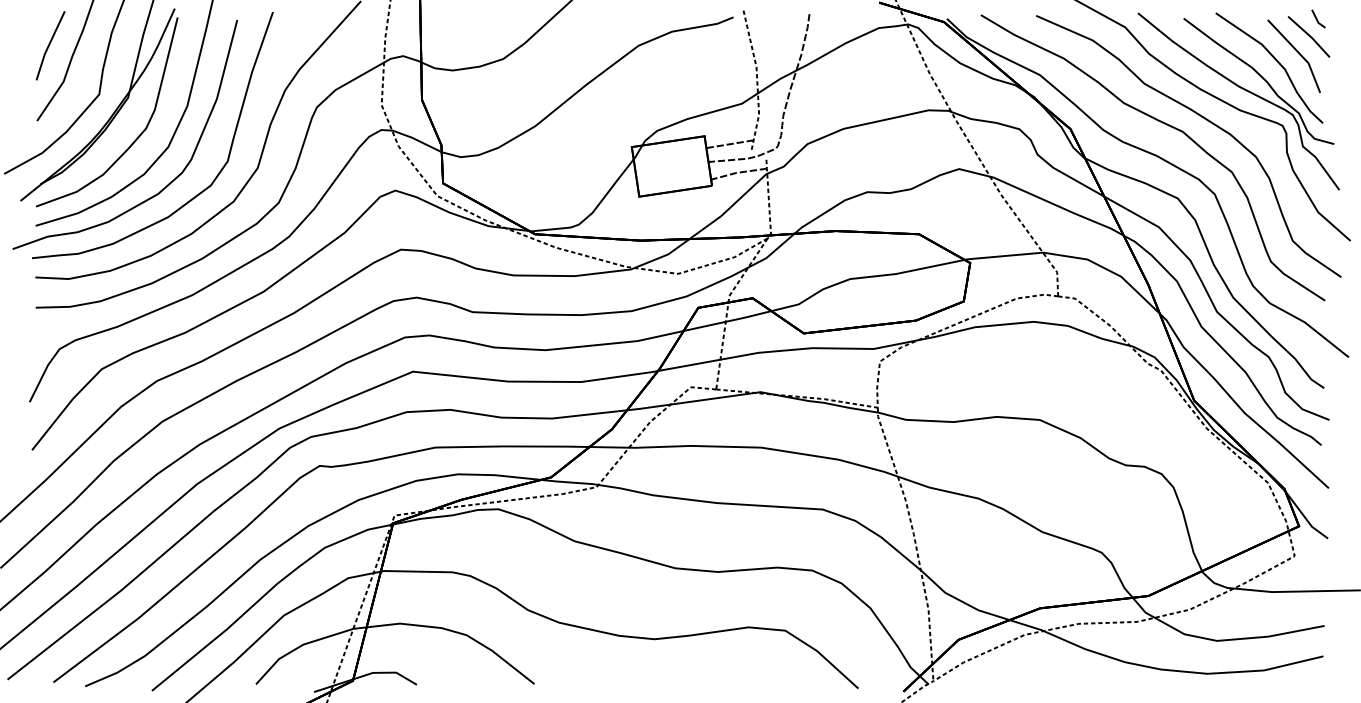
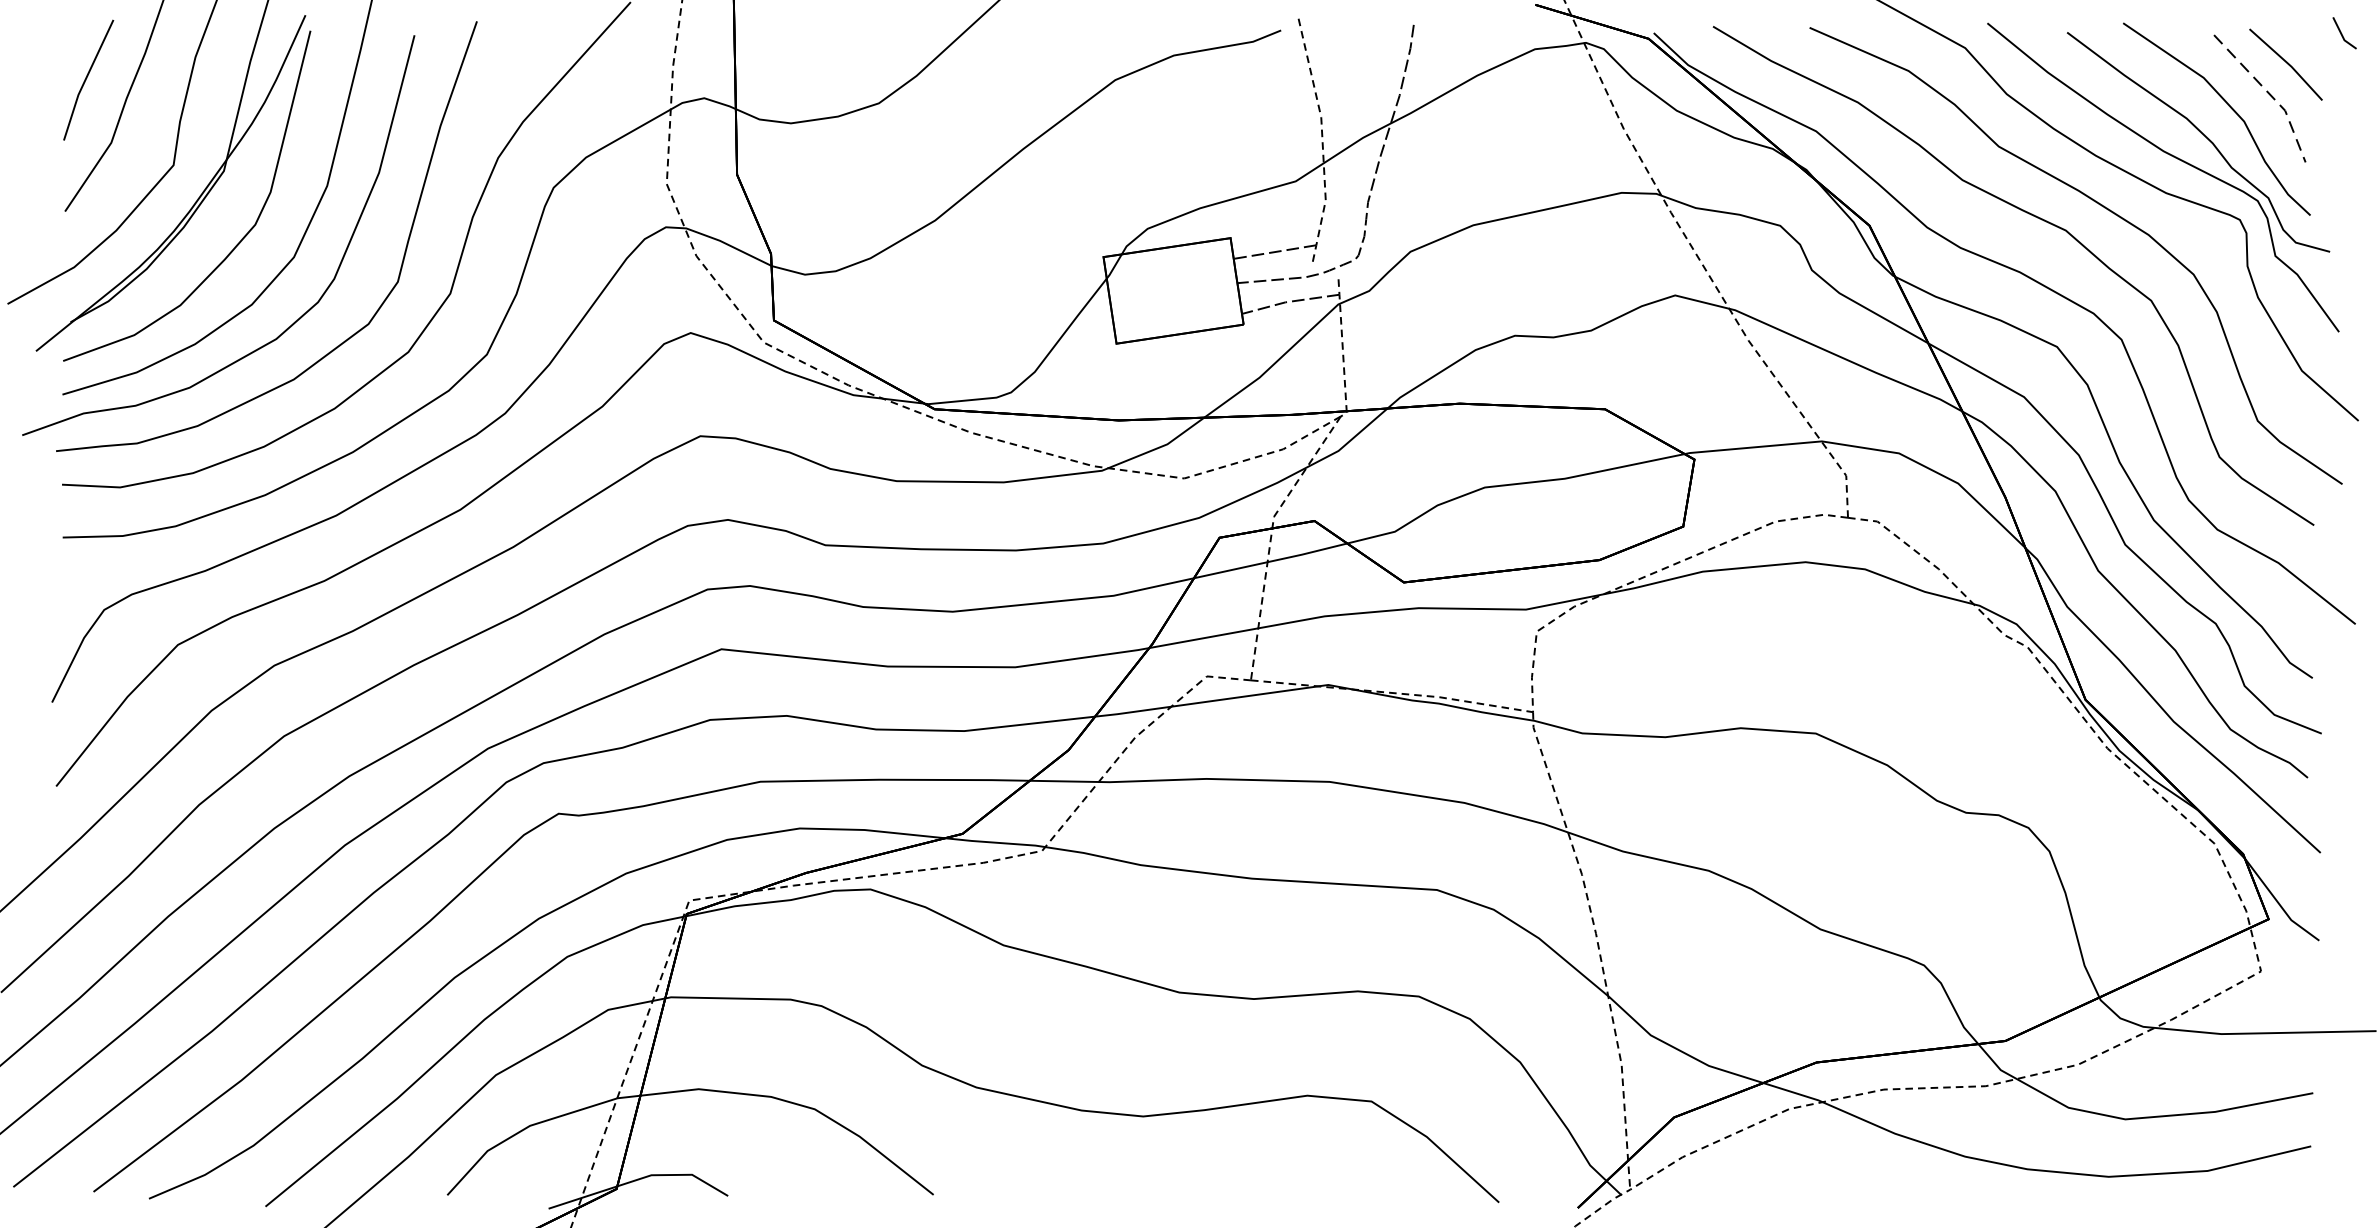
line: (1317, 18) -> (2342, 32), moved
line: (1299, 53) -> (2269, 93), solid -> dashed

